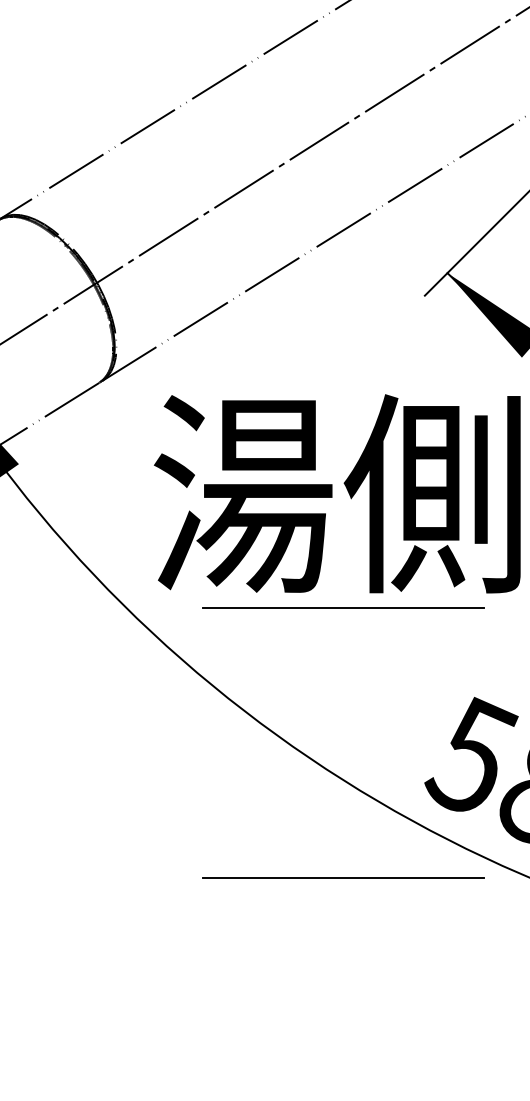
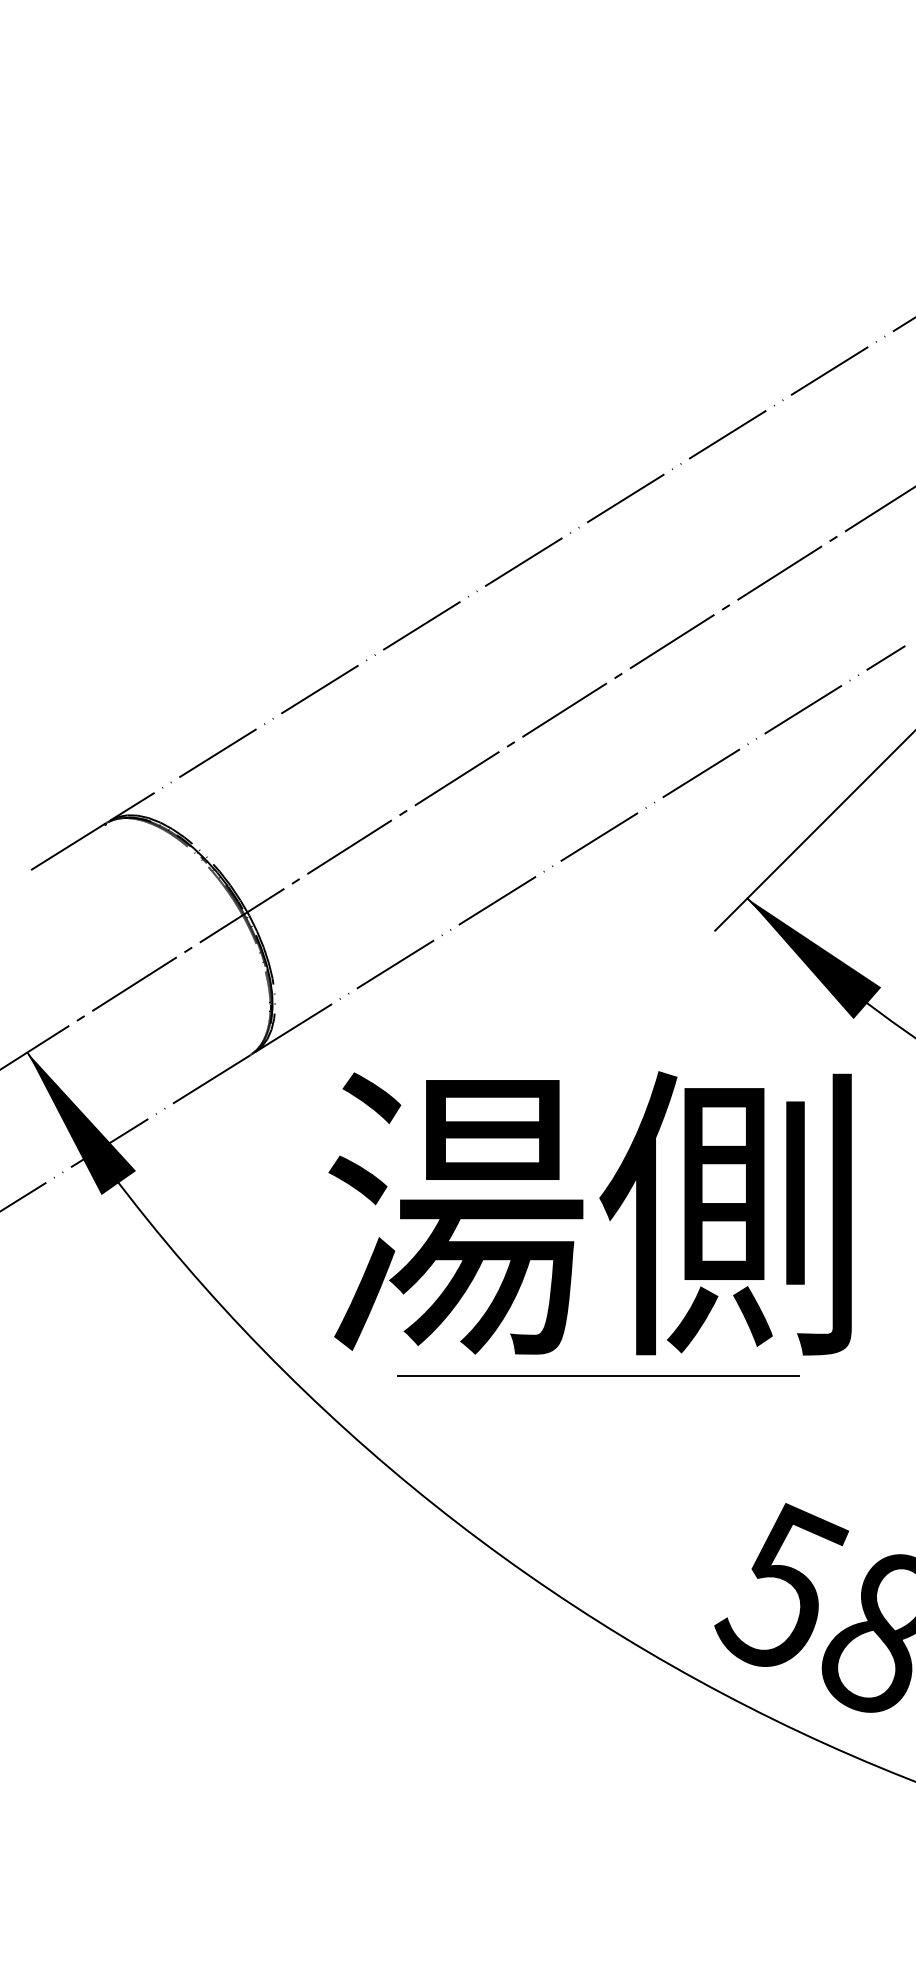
line: (343, 877) -> (598, 1760), removed

